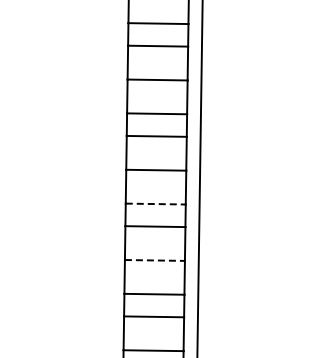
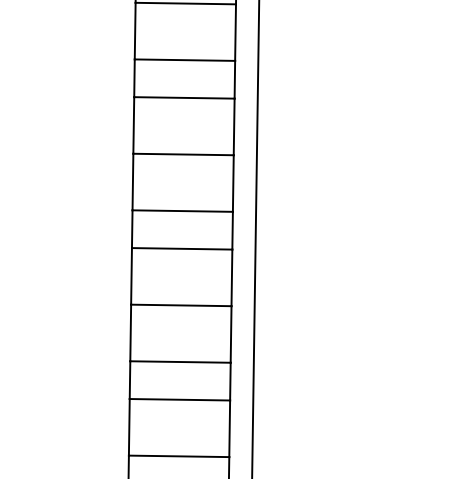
line: (156, 204) -> (183, 211), dashed -> solid
line: (155, 260) -> (182, 305), dashed -> solid

